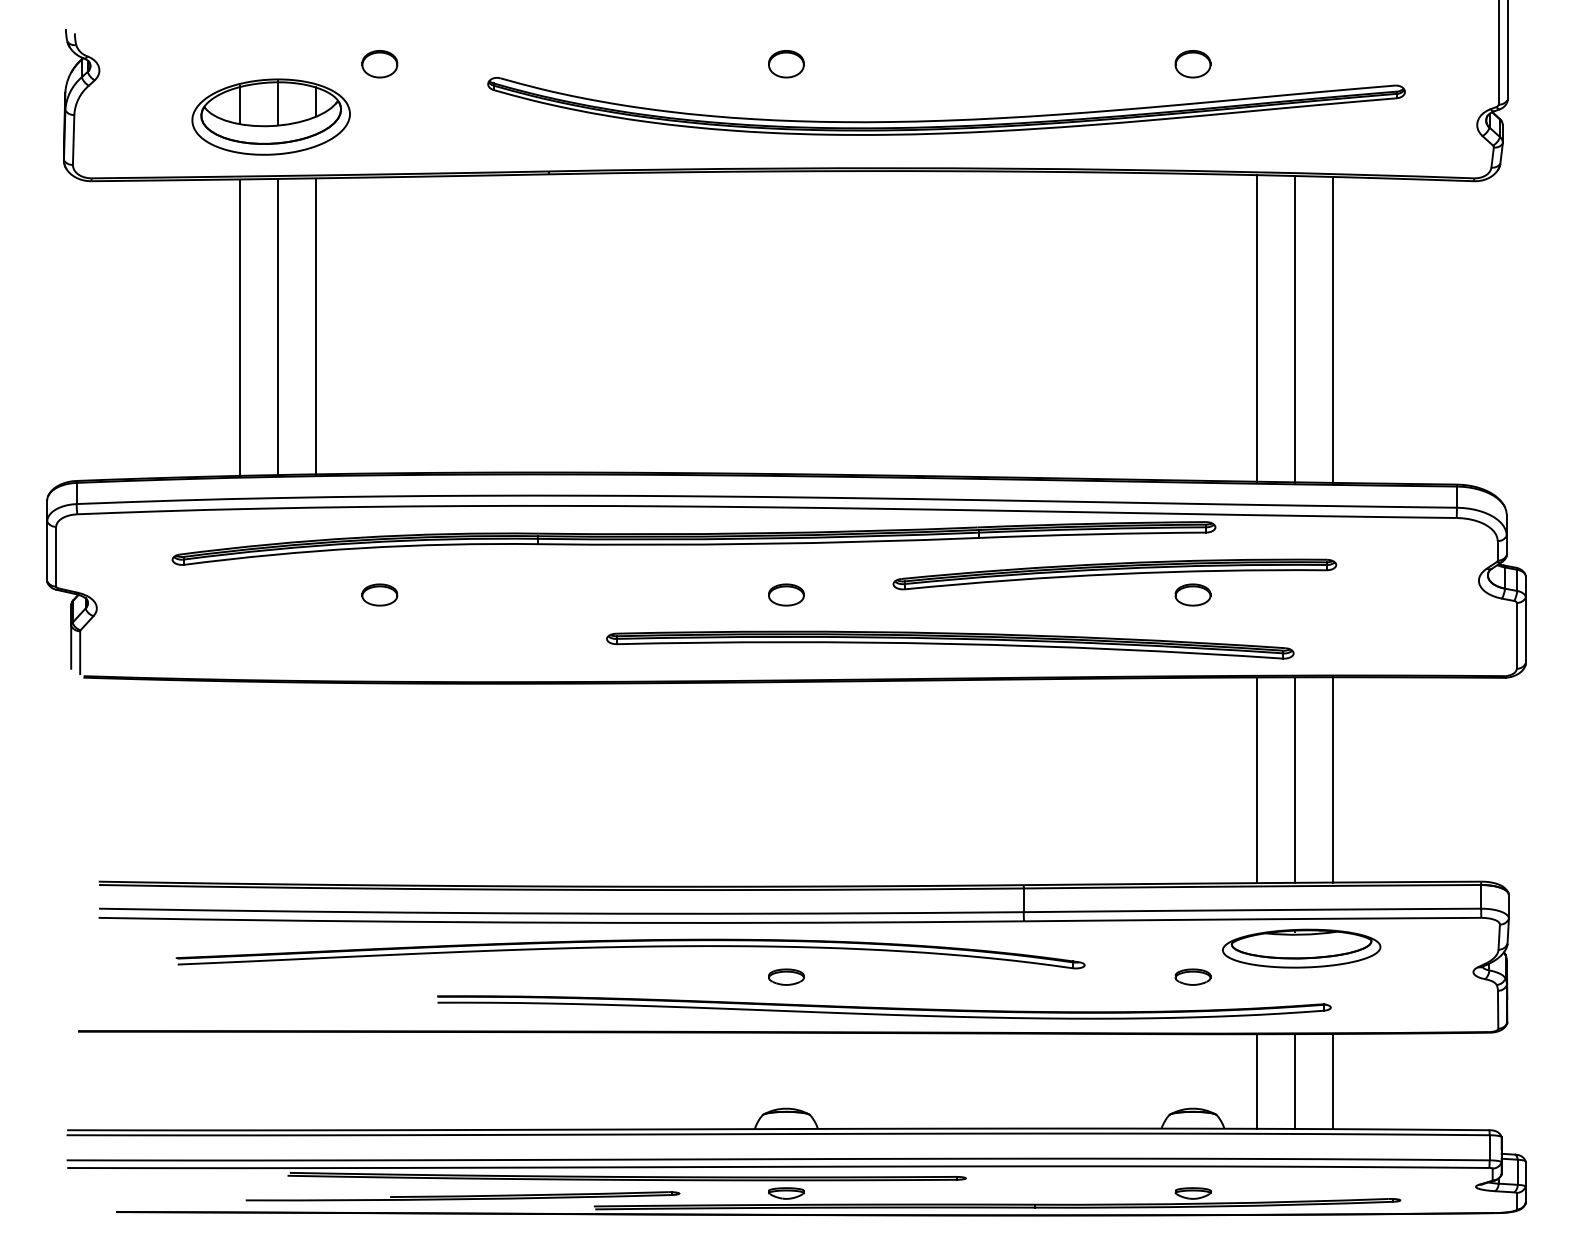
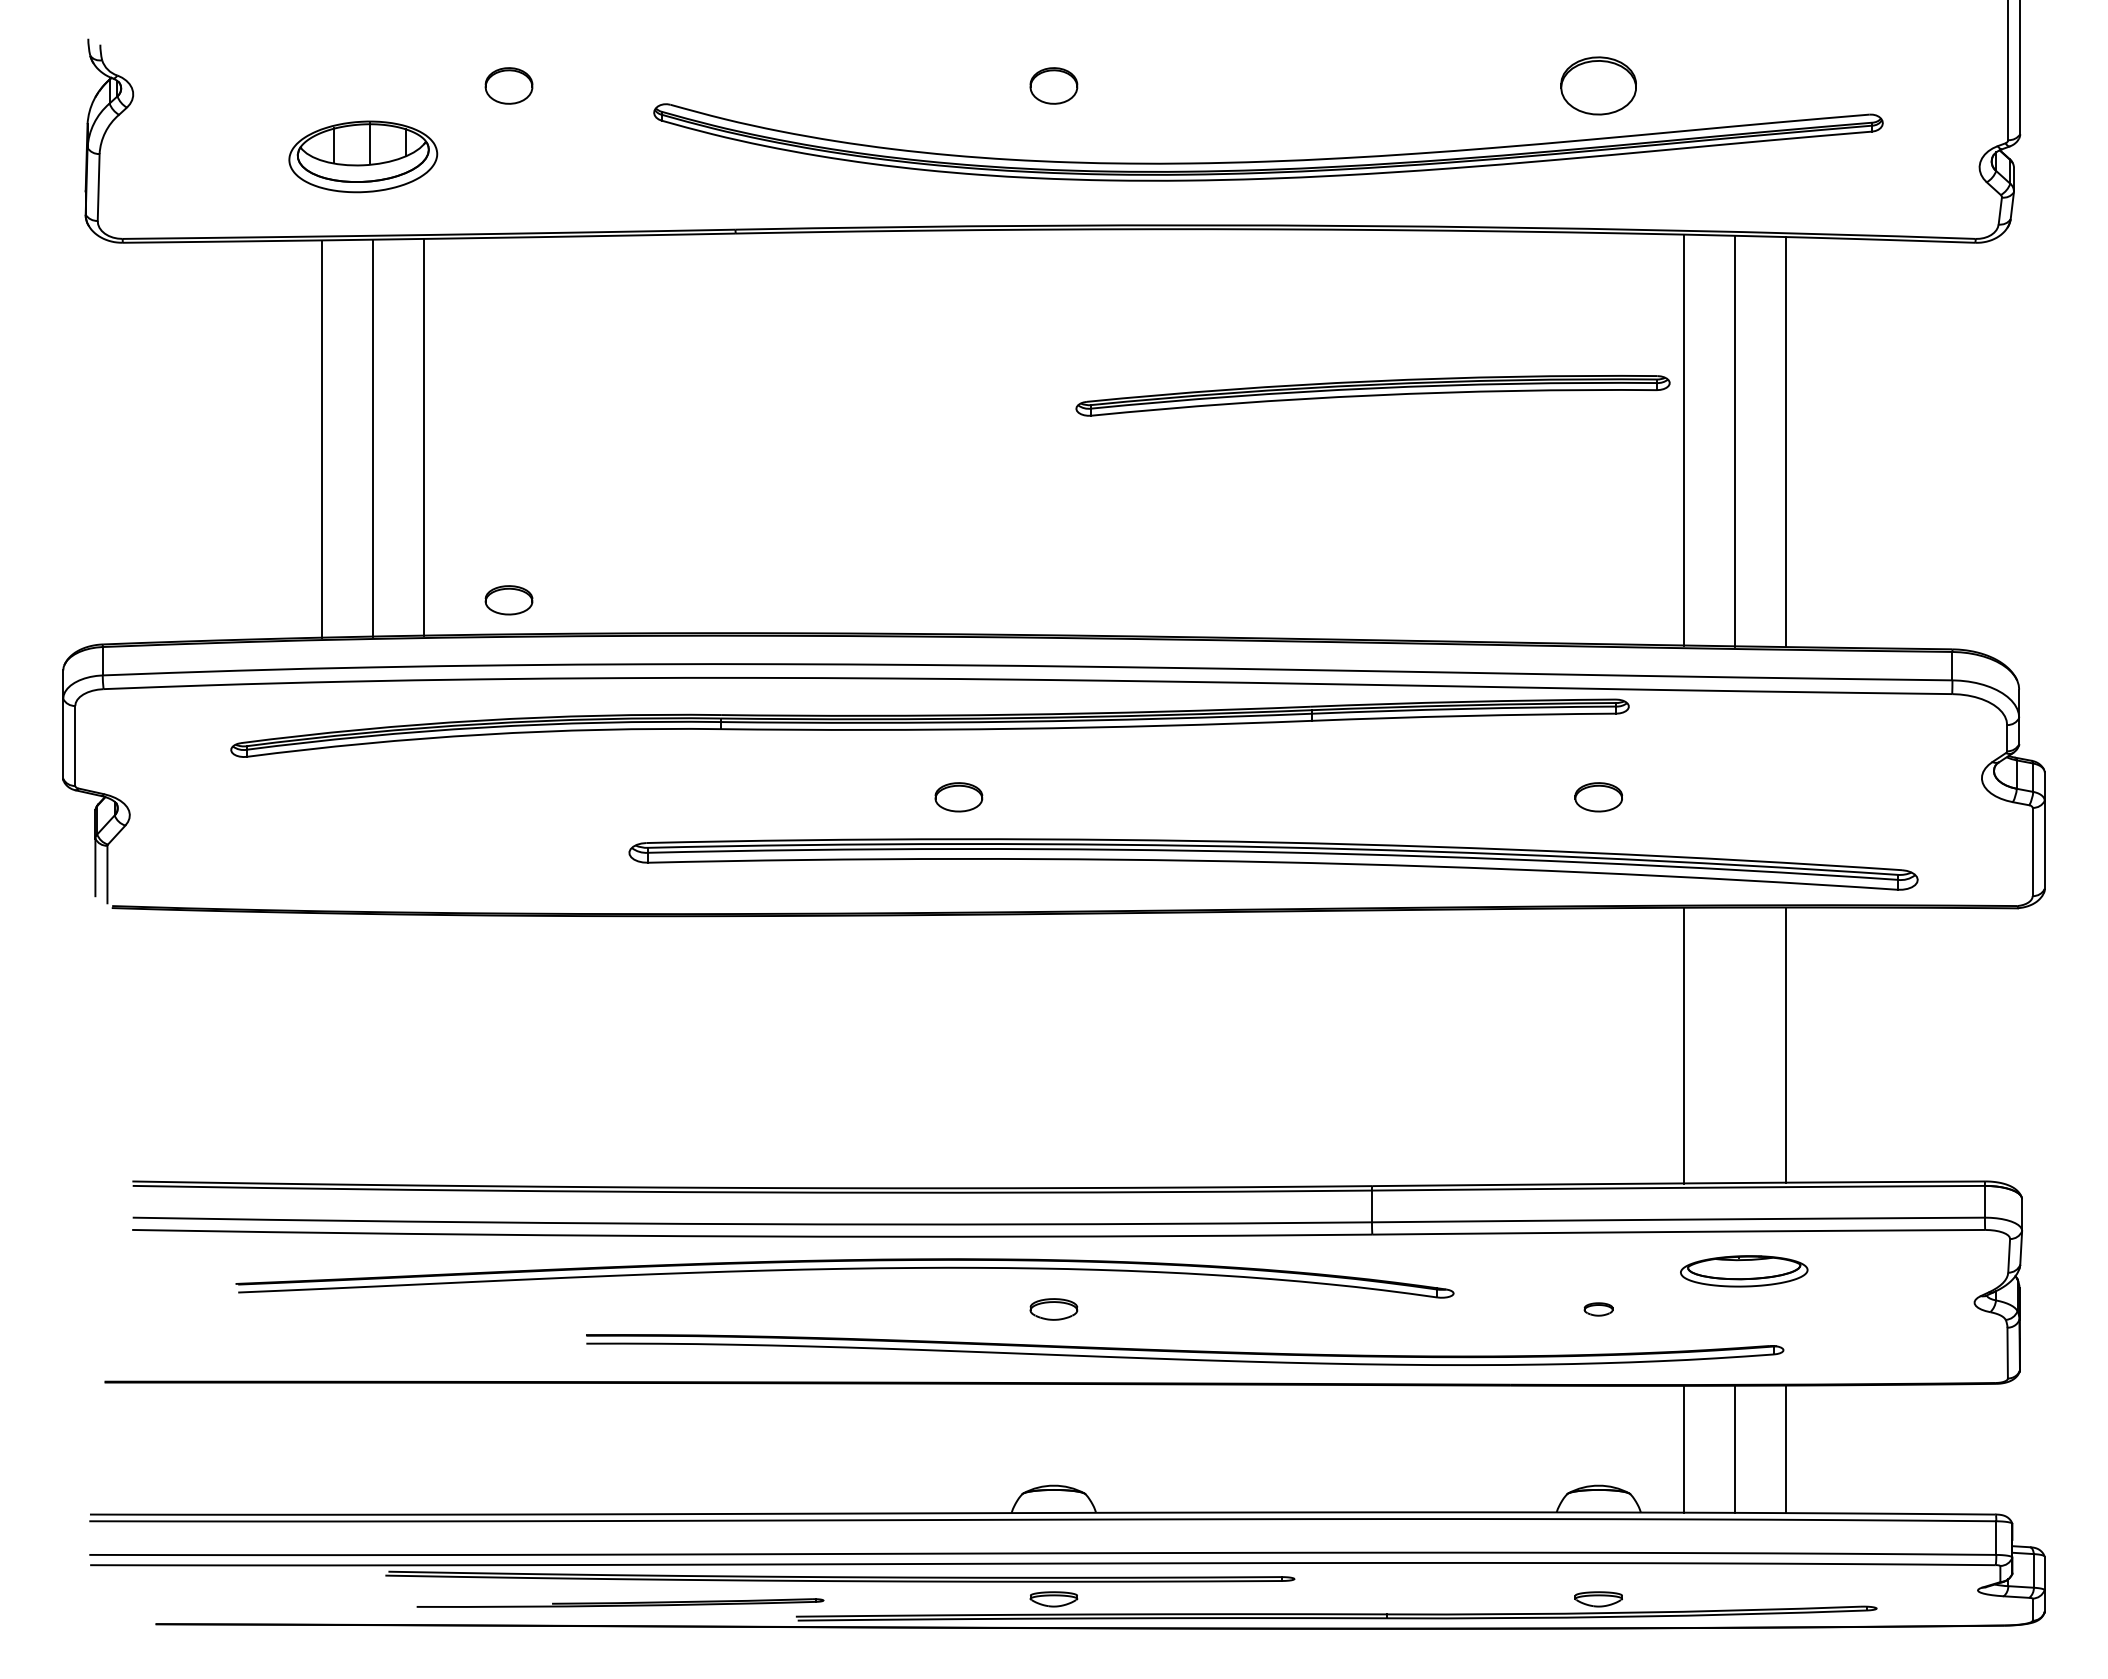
part: (1192, 63) -> (1598, 85), size x1.6
part: (270, 116) -> (362, 156), size x0.7
part: (1114, 574) -> (1372, 395), moved
part: (379, 595) -> (508, 600), moved
part: (786, 595) -> (958, 797), moved
part: (950, 645) -> (1273, 864), size x1.4
line: (1295, 780) -> (1735, 1045), removed
part: (1301, 948) -> (1743, 1271), size x0.6
part: (1192, 977) -> (1598, 1309), size x0.6
part: (463, 1195) -> (620, 1602), size x0.7

